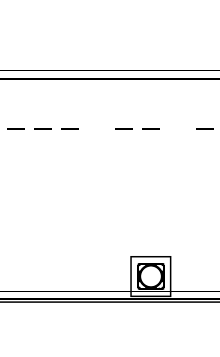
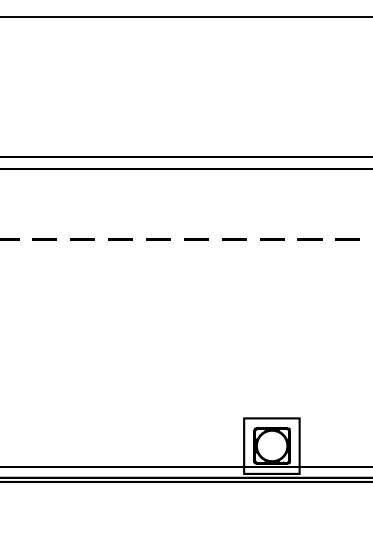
line: (97, 129) -> (196, 239), added
line: (177, 129) -> (309, 239), added

